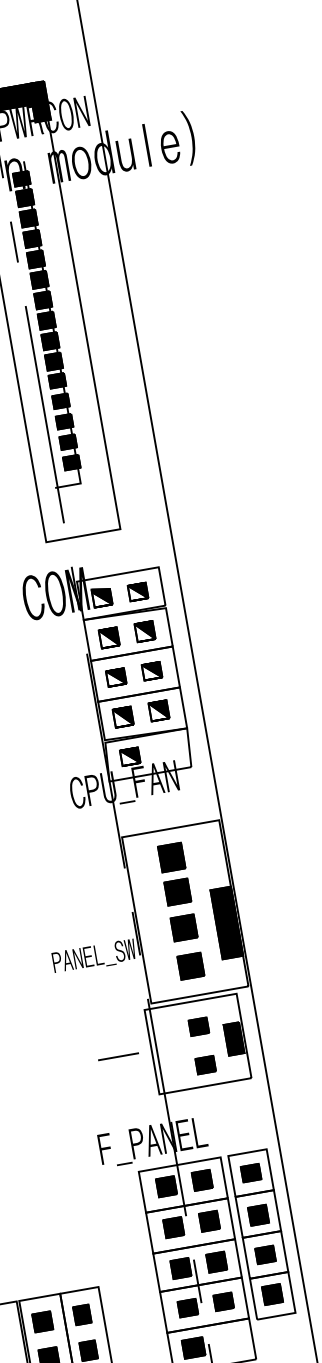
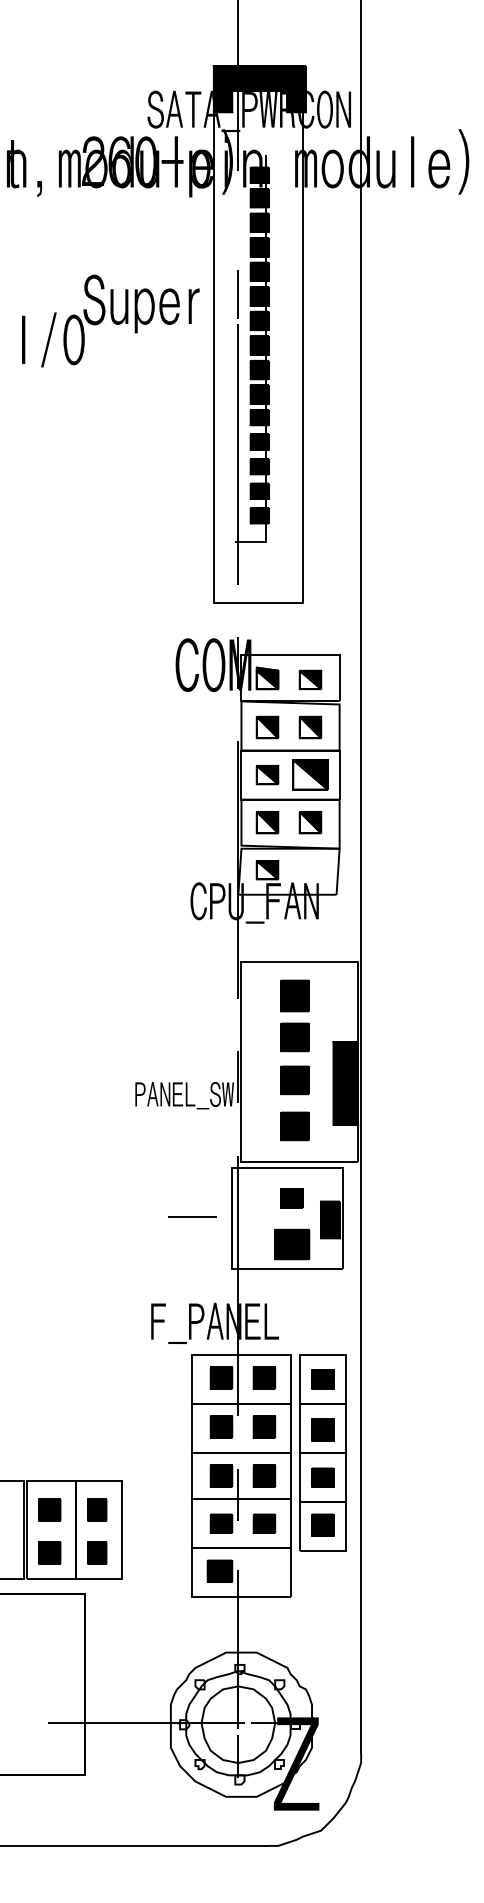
line: (13, 242) -> (237, 294), moved
part: (152, 671) -> (310, 775), size x1.6
part: (205, 1065) -> (291, 1244), size x1.6

